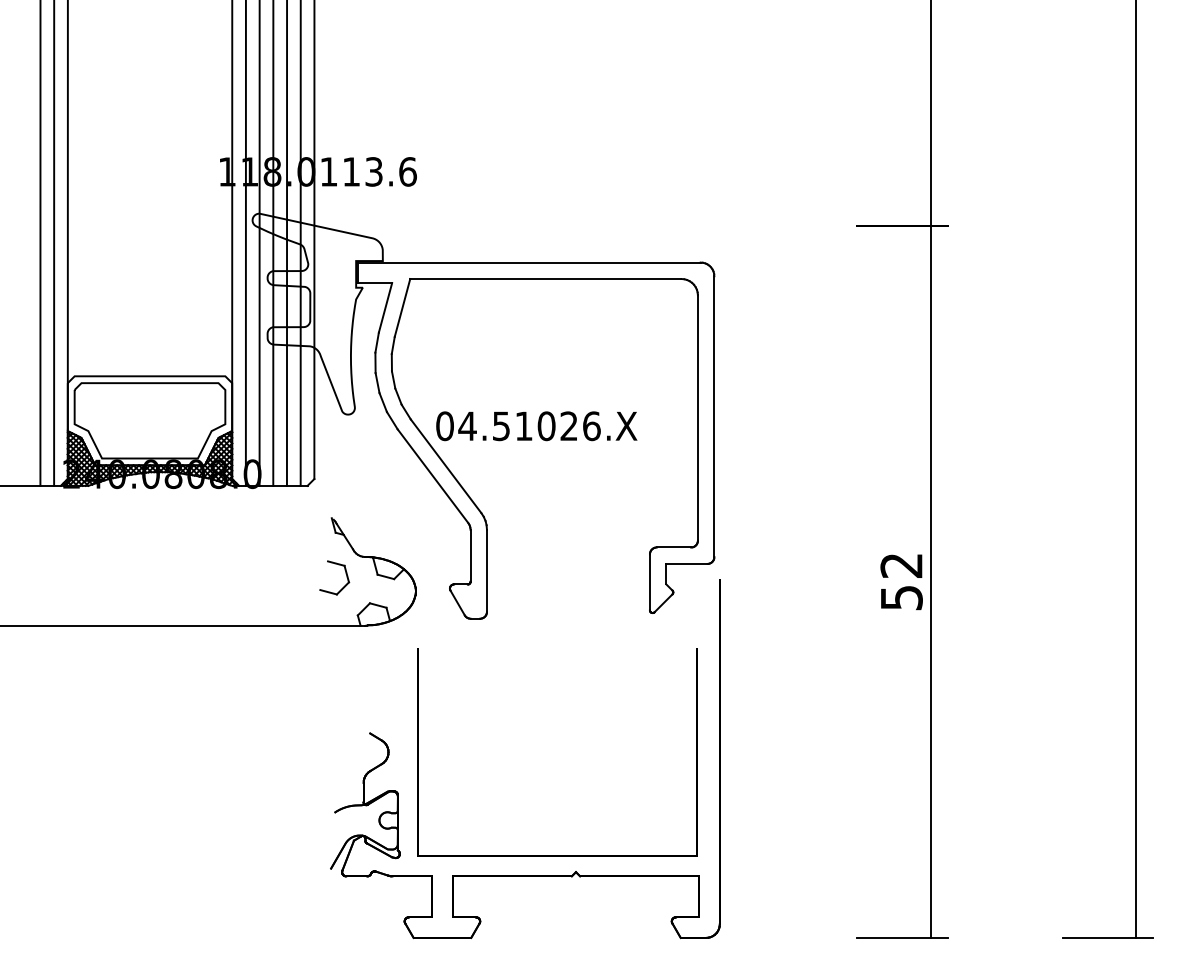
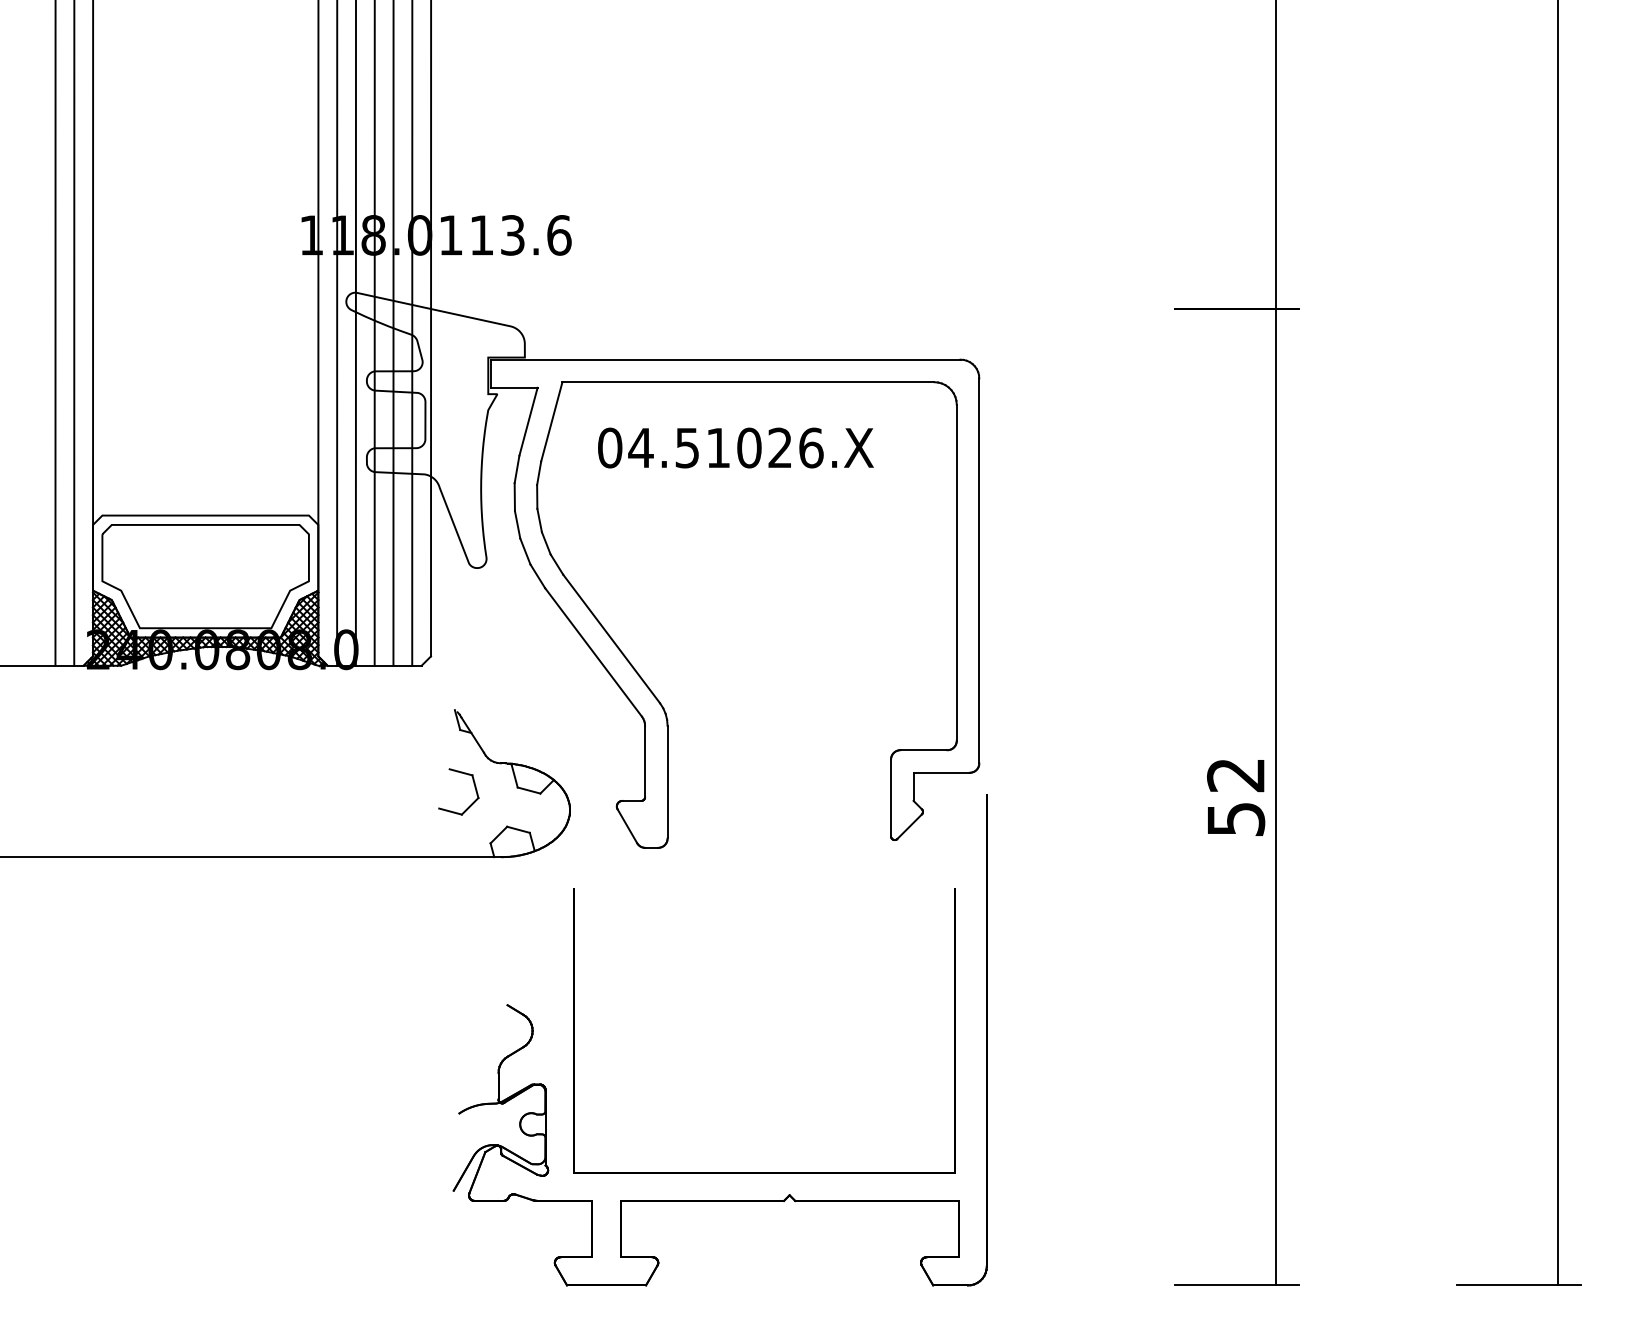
text: (536, 425) -> (735, 447), moved

